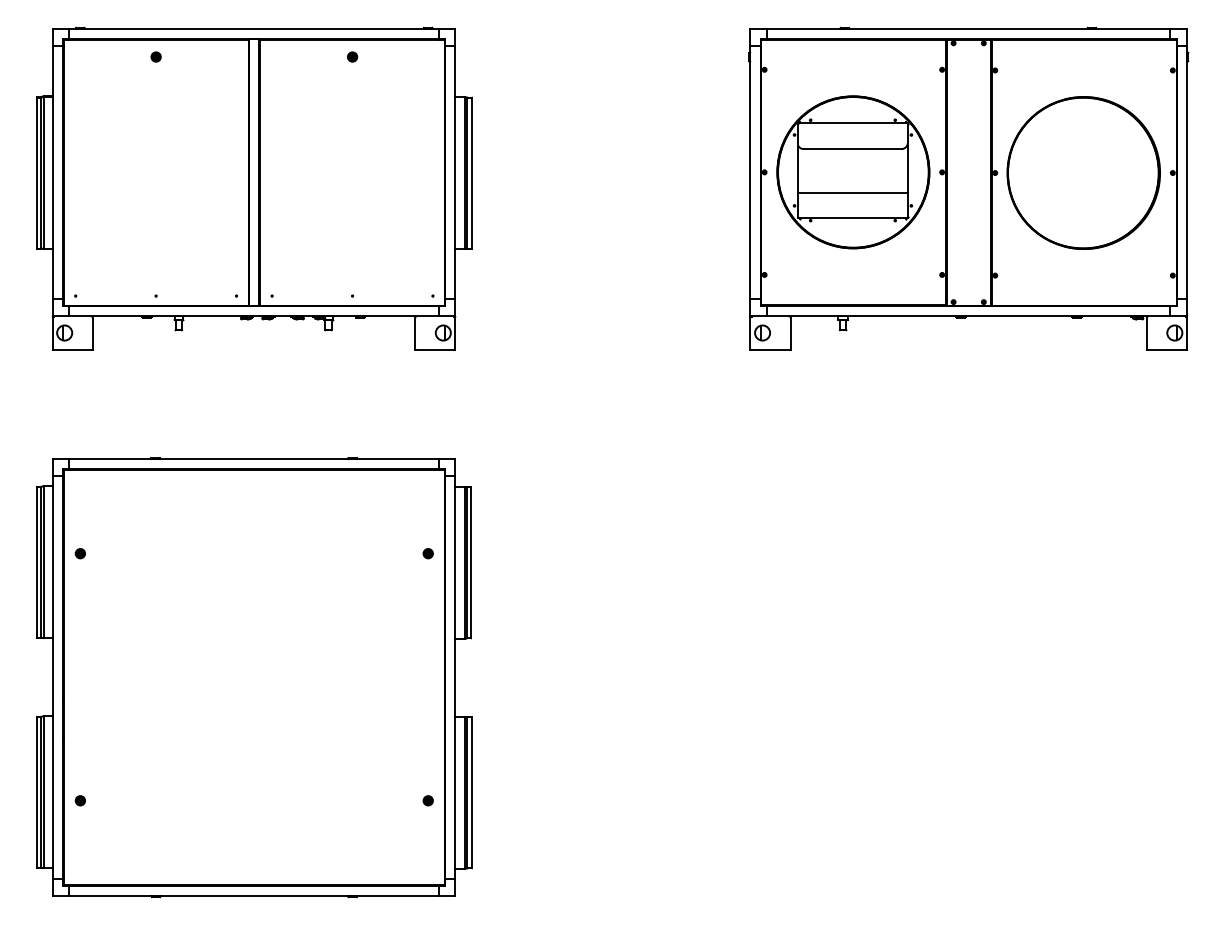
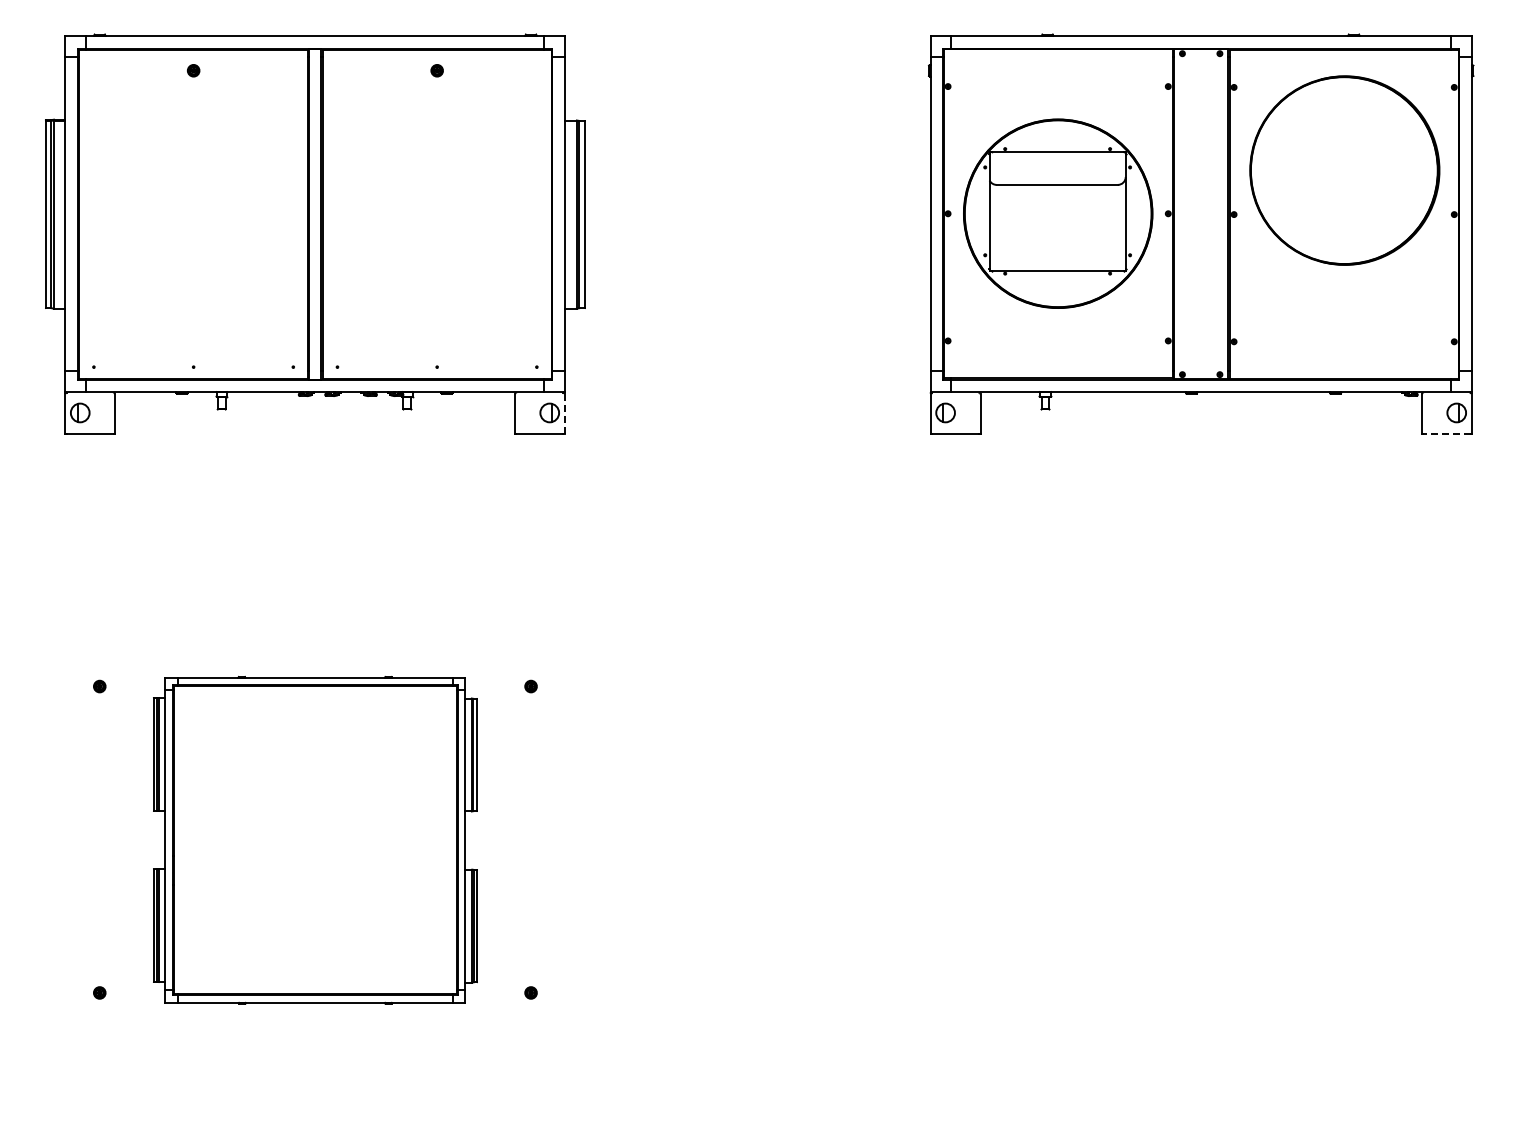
part: (1083, 172) -> (1344, 170), moved
line: (852, 193) -> (1057, 239), removed
line: (455, 333) -> (564, 413), solid -> dashed
line: (1166, 349) -> (1446, 433), solid -> dashed
part: (254, 677) -> (315, 840), size x0.6

